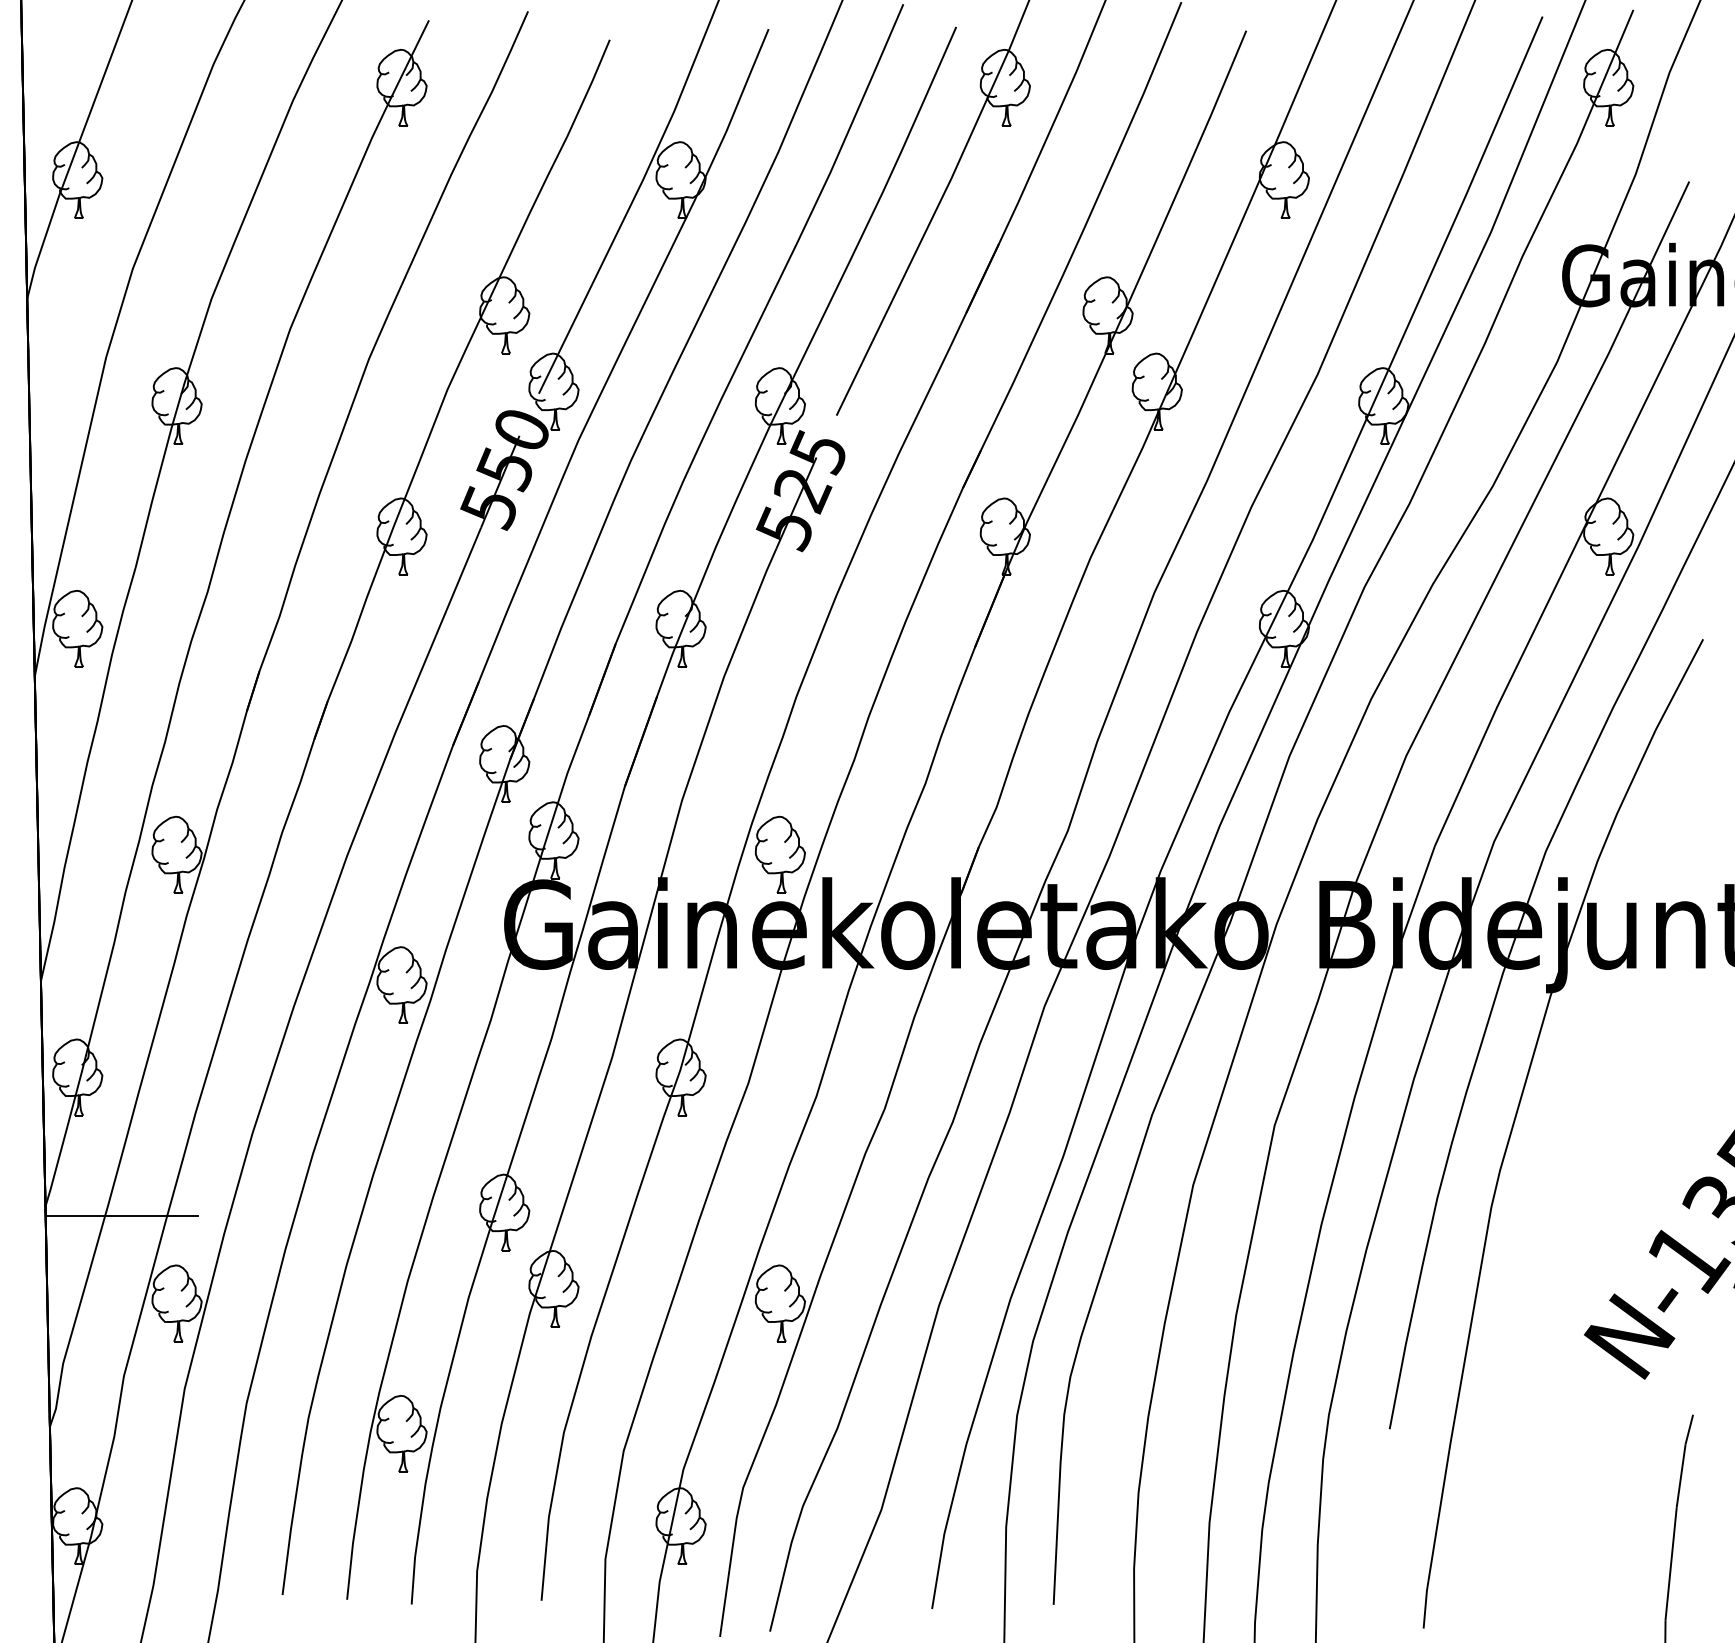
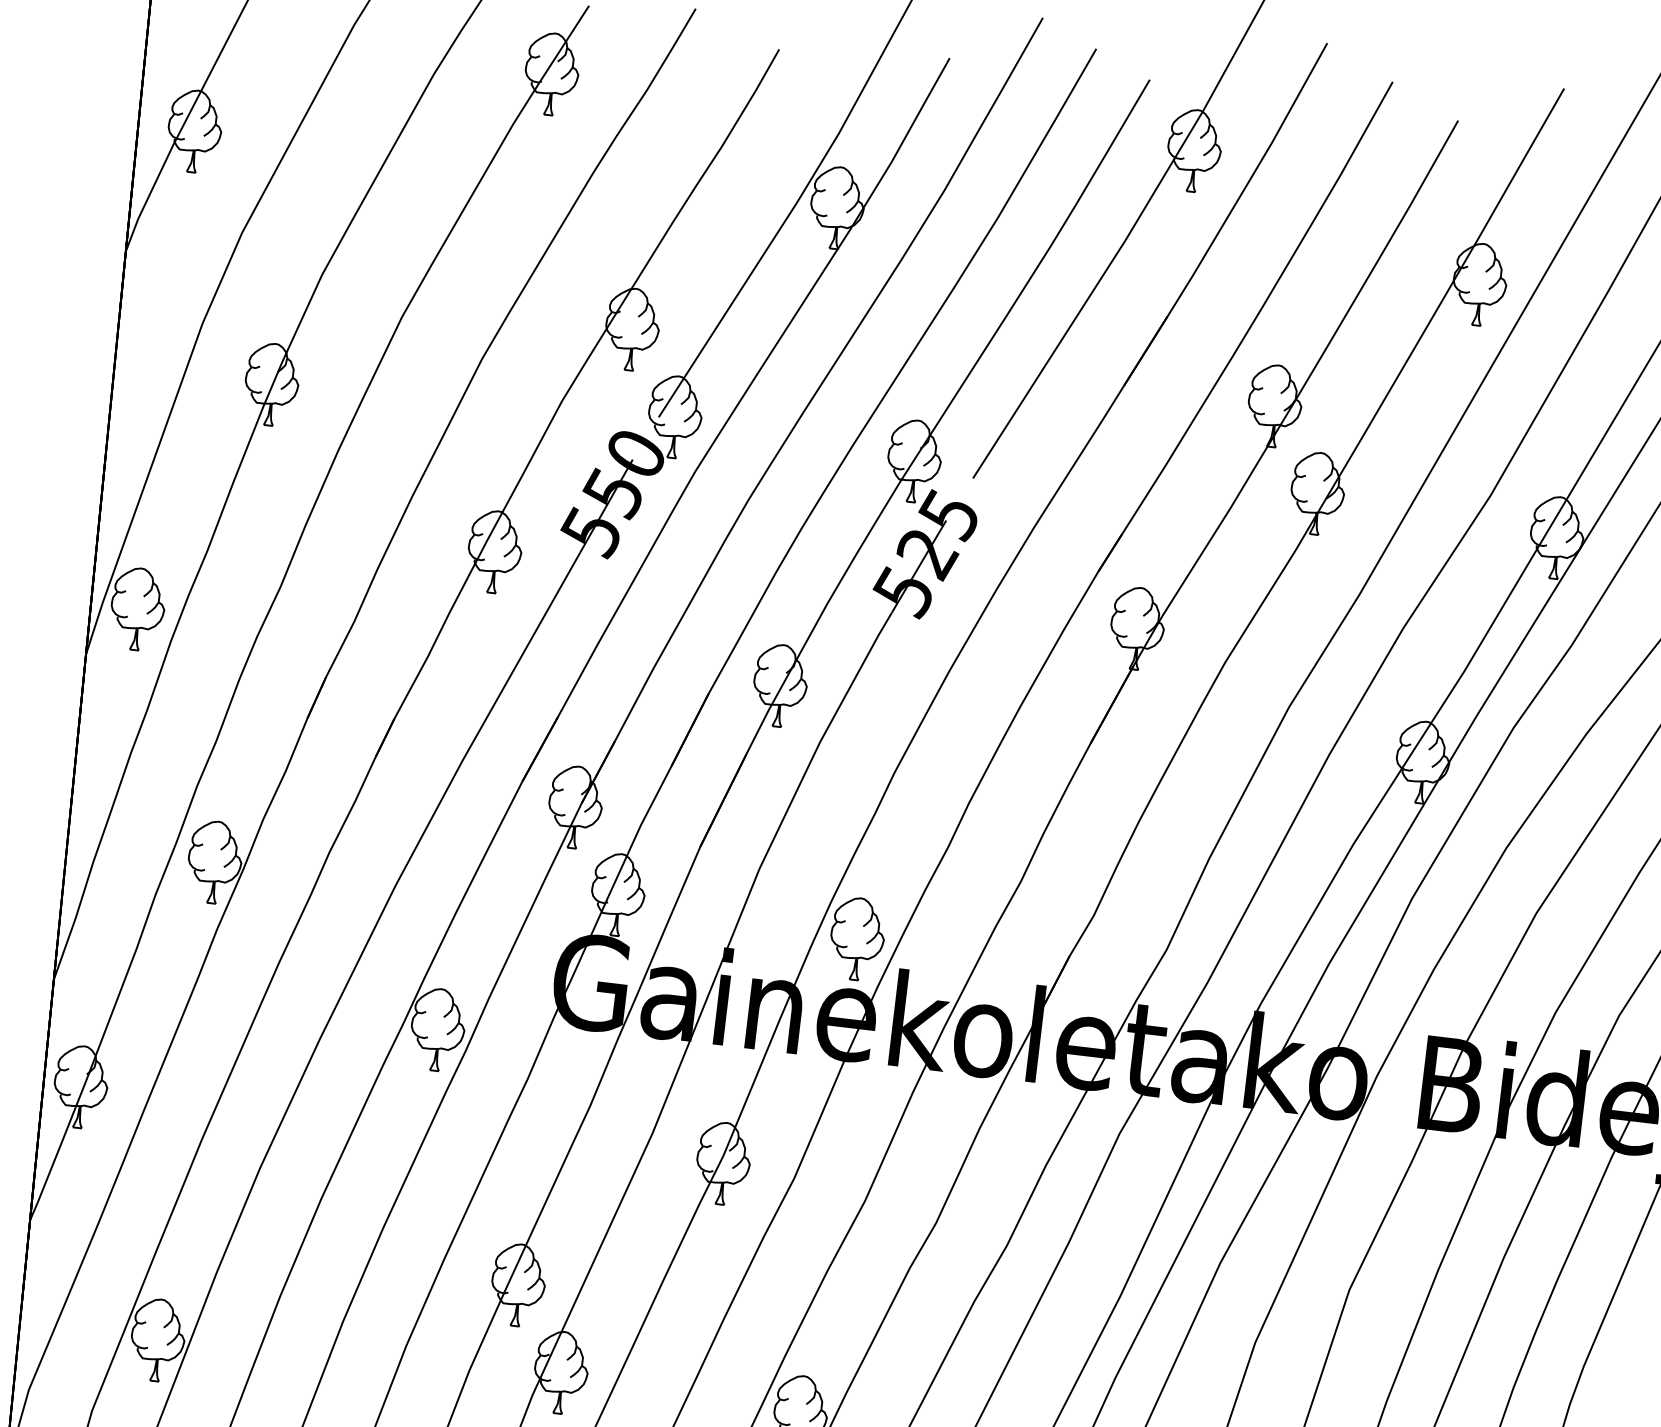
line: (121, 1215) -> (109, 1239), removed

